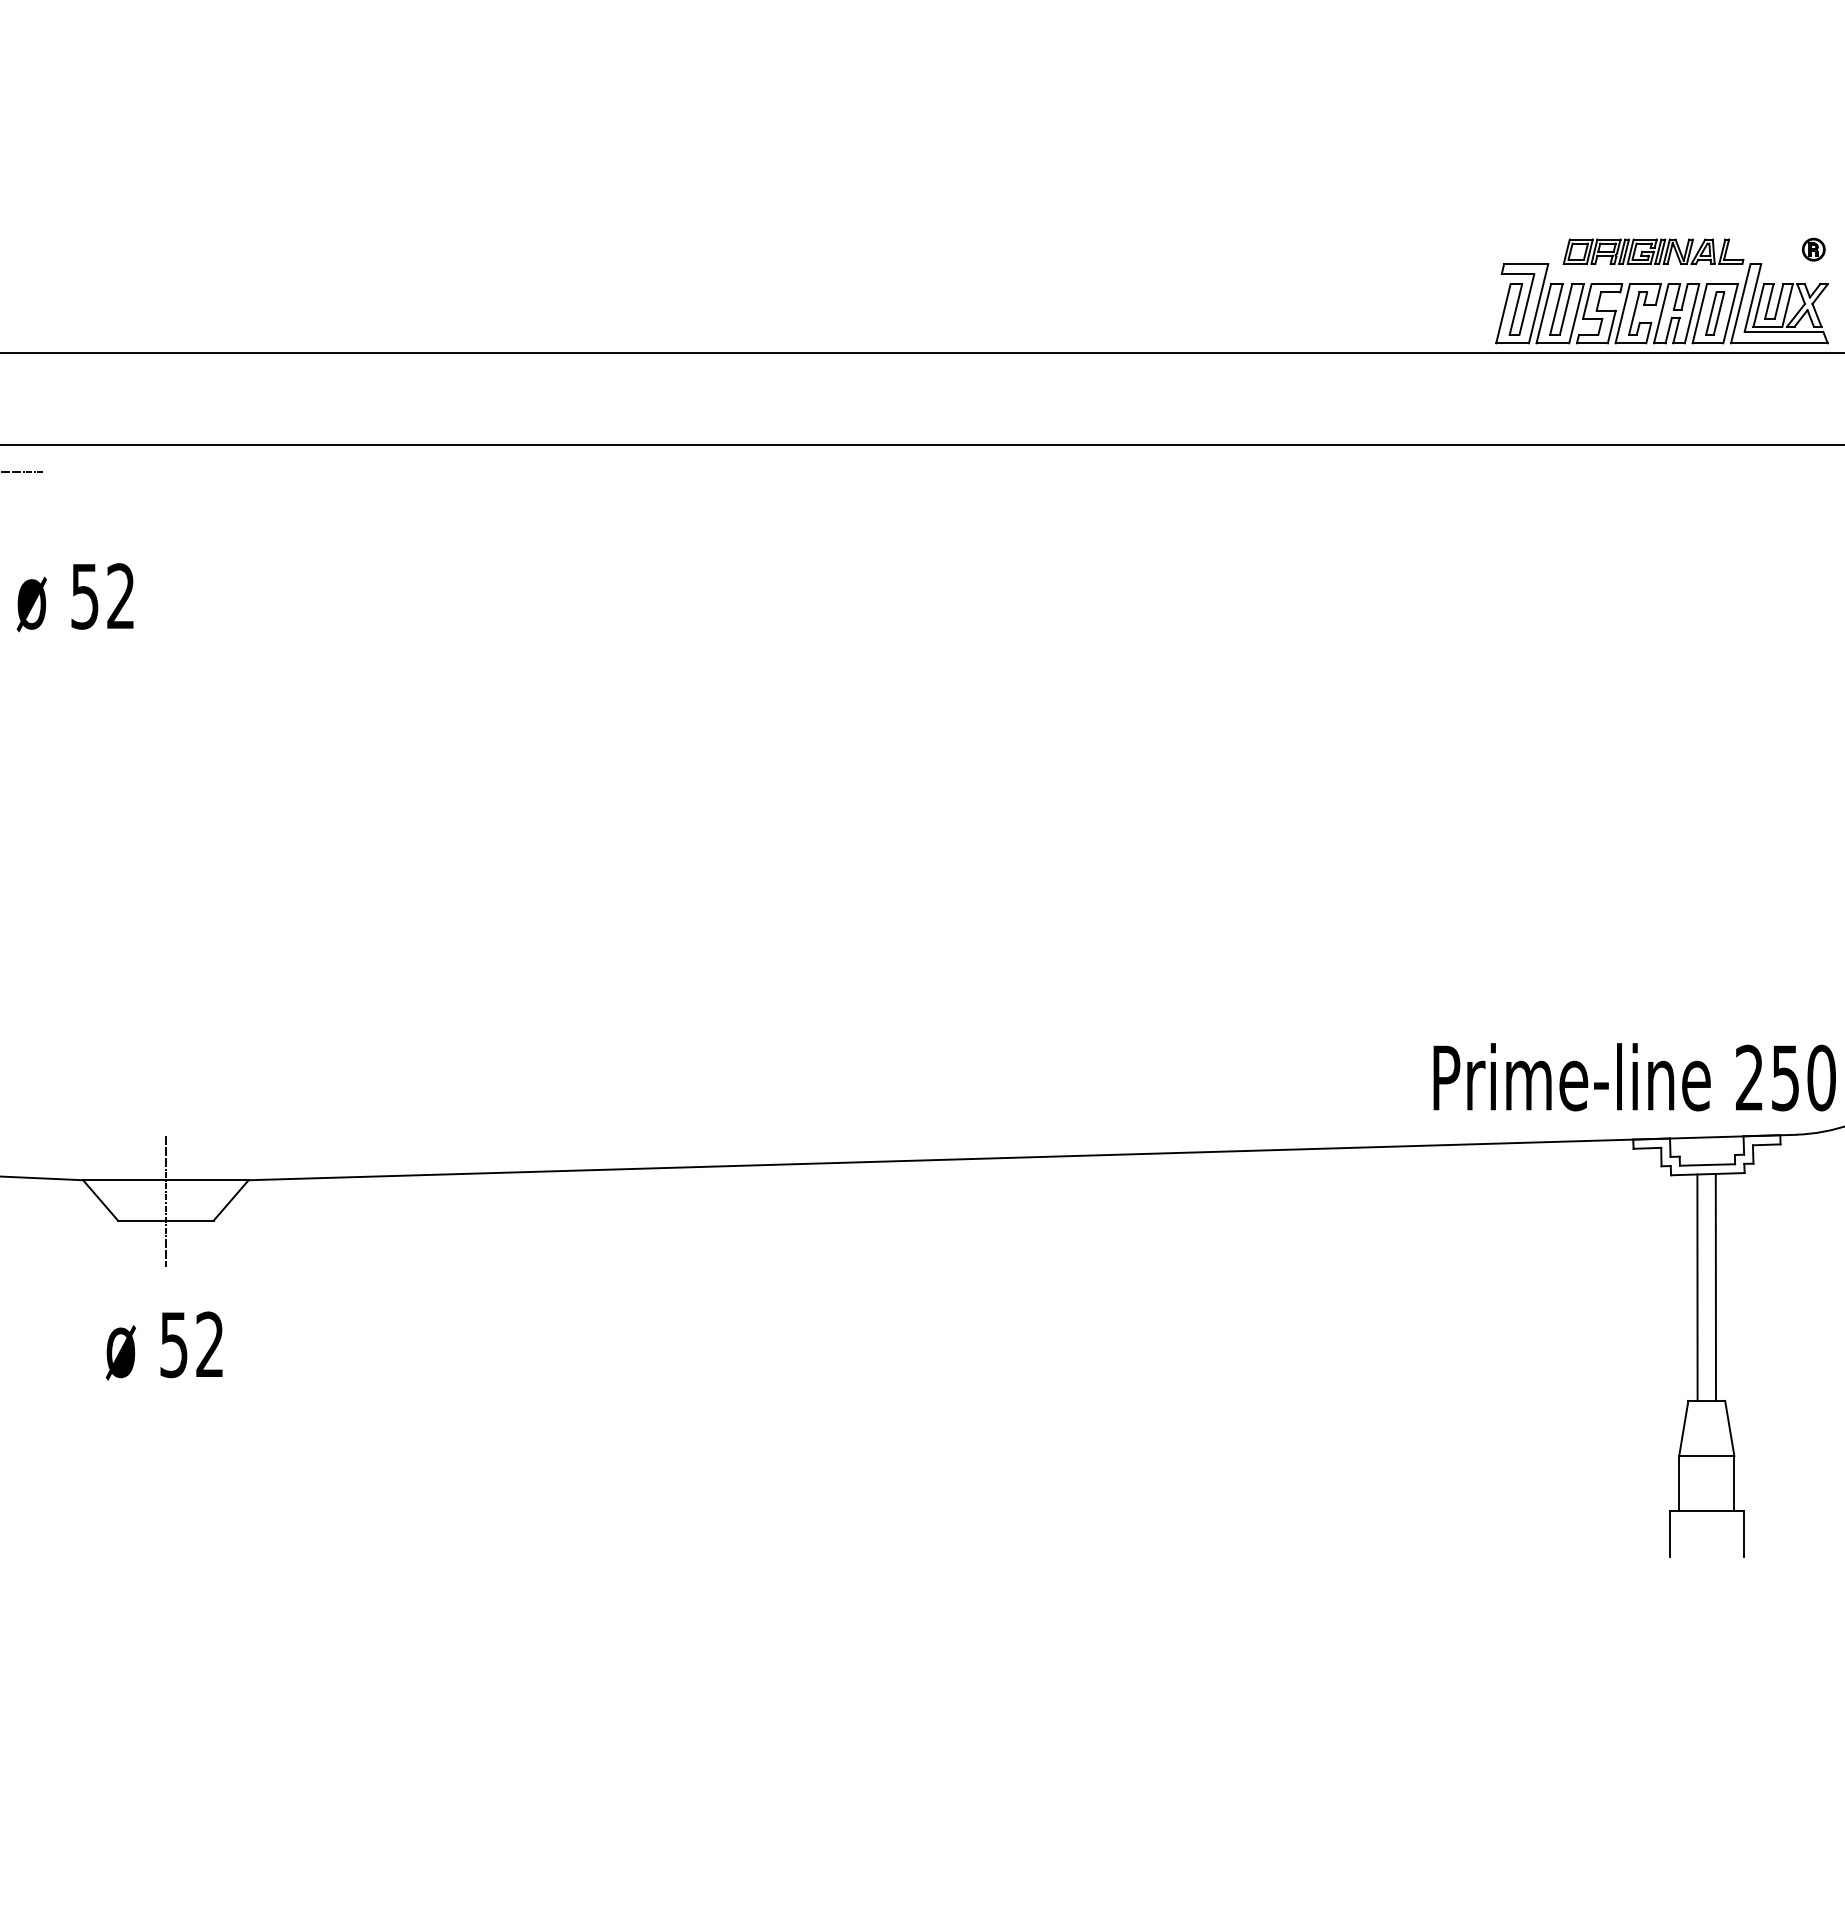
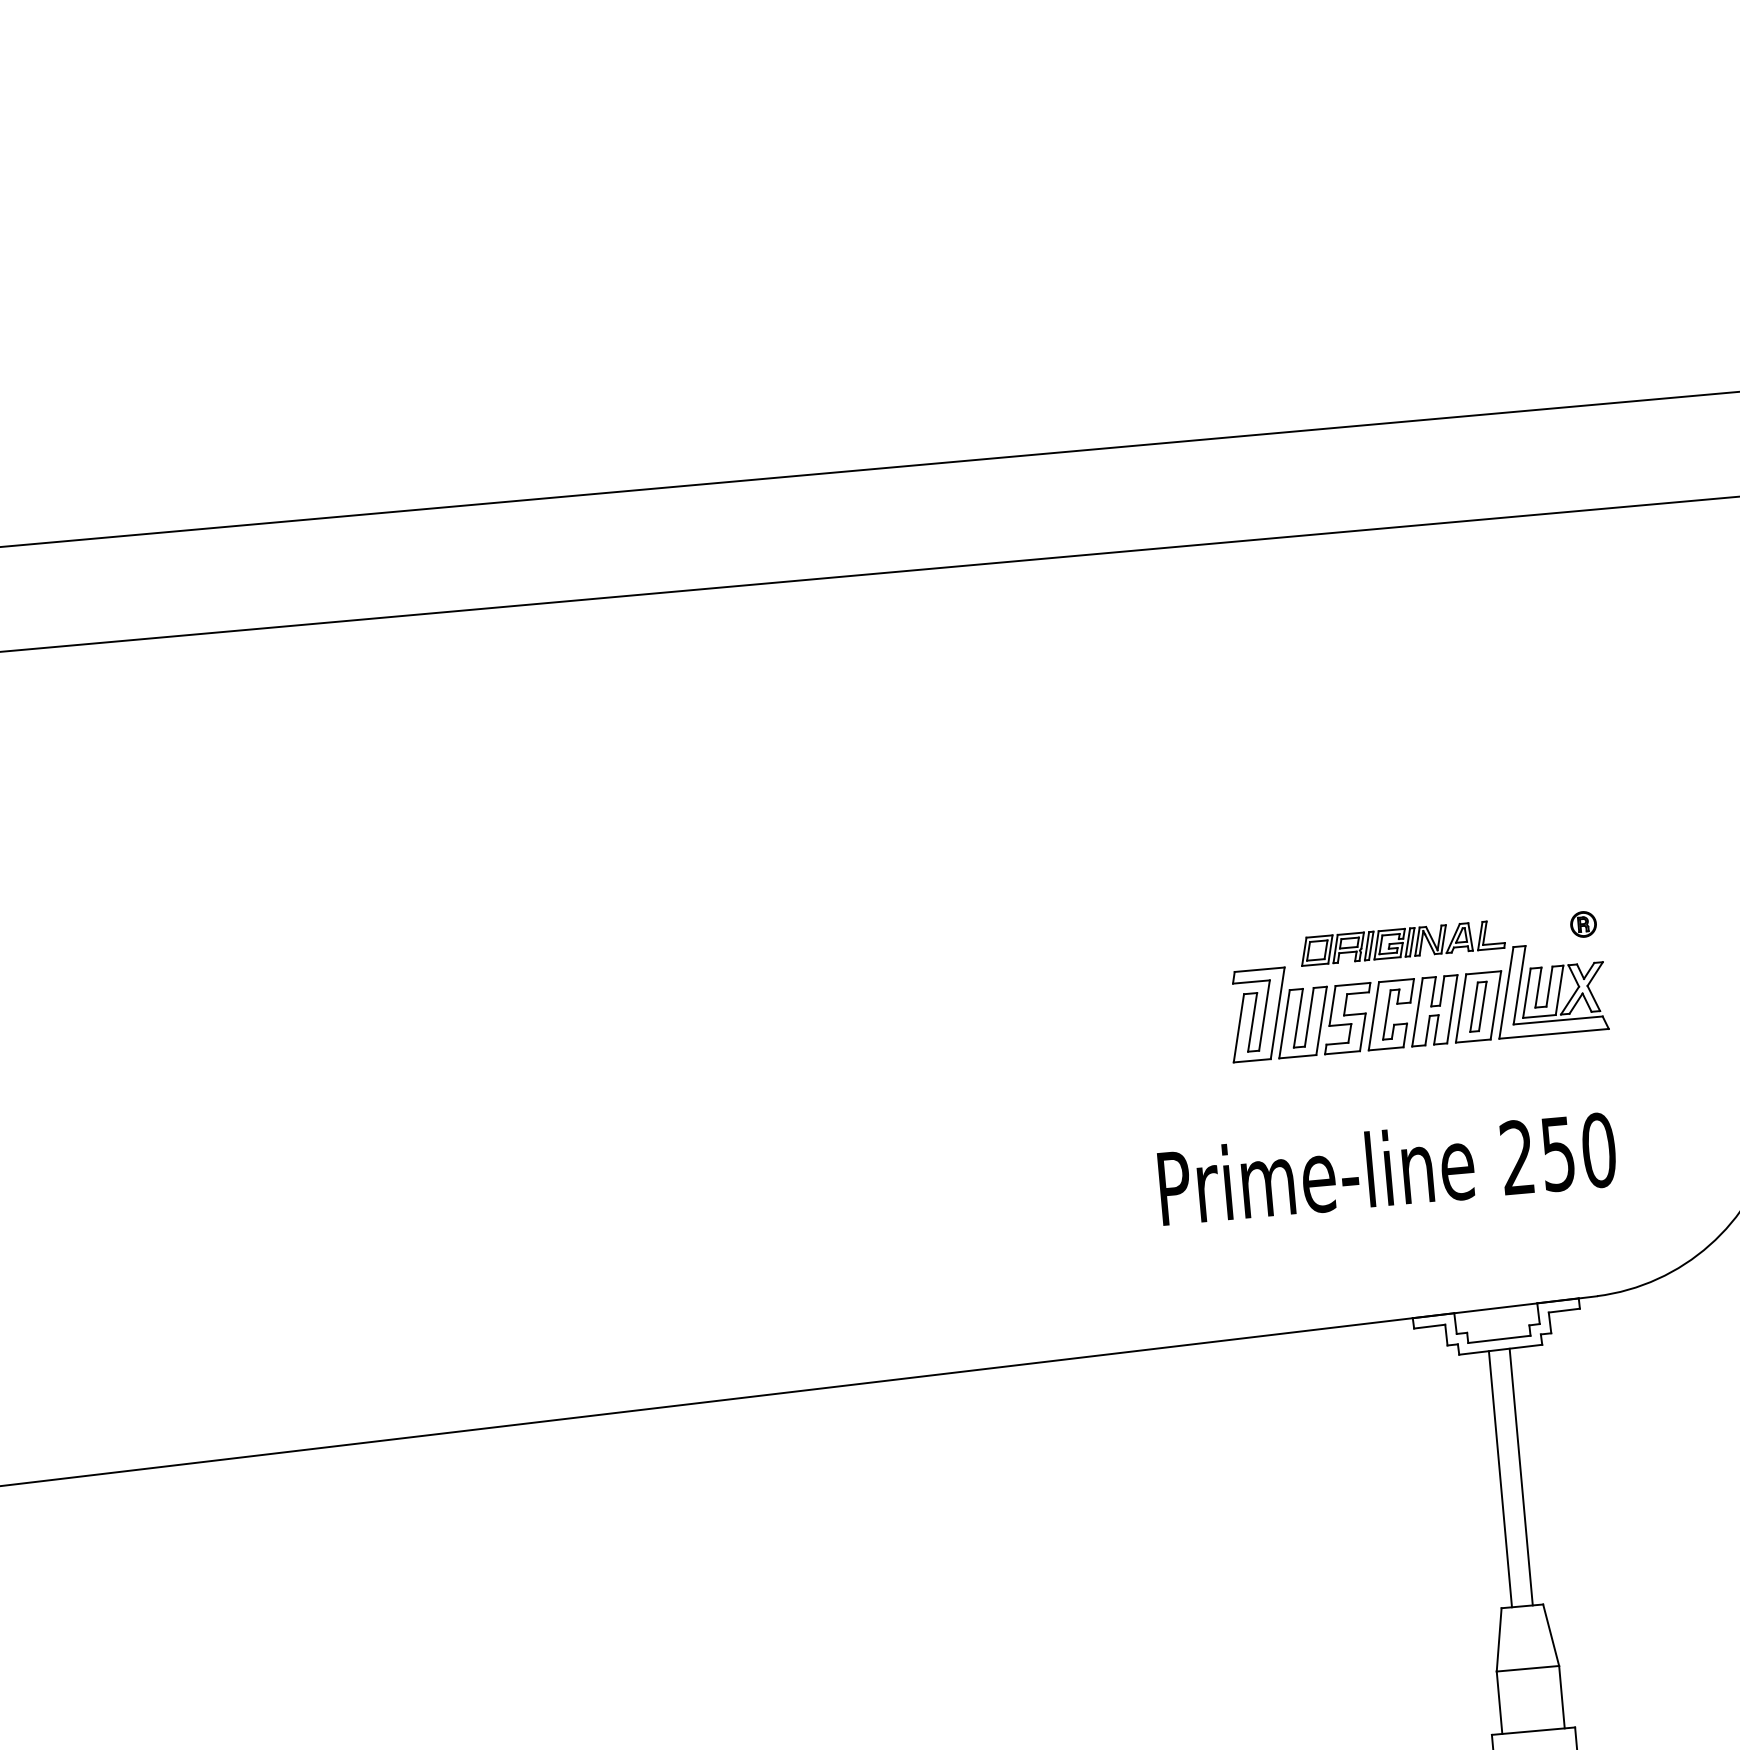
part: (1661, 290) -> (1415, 986), moved
text: (1634, 1077) -> (1387, 1168), moved

